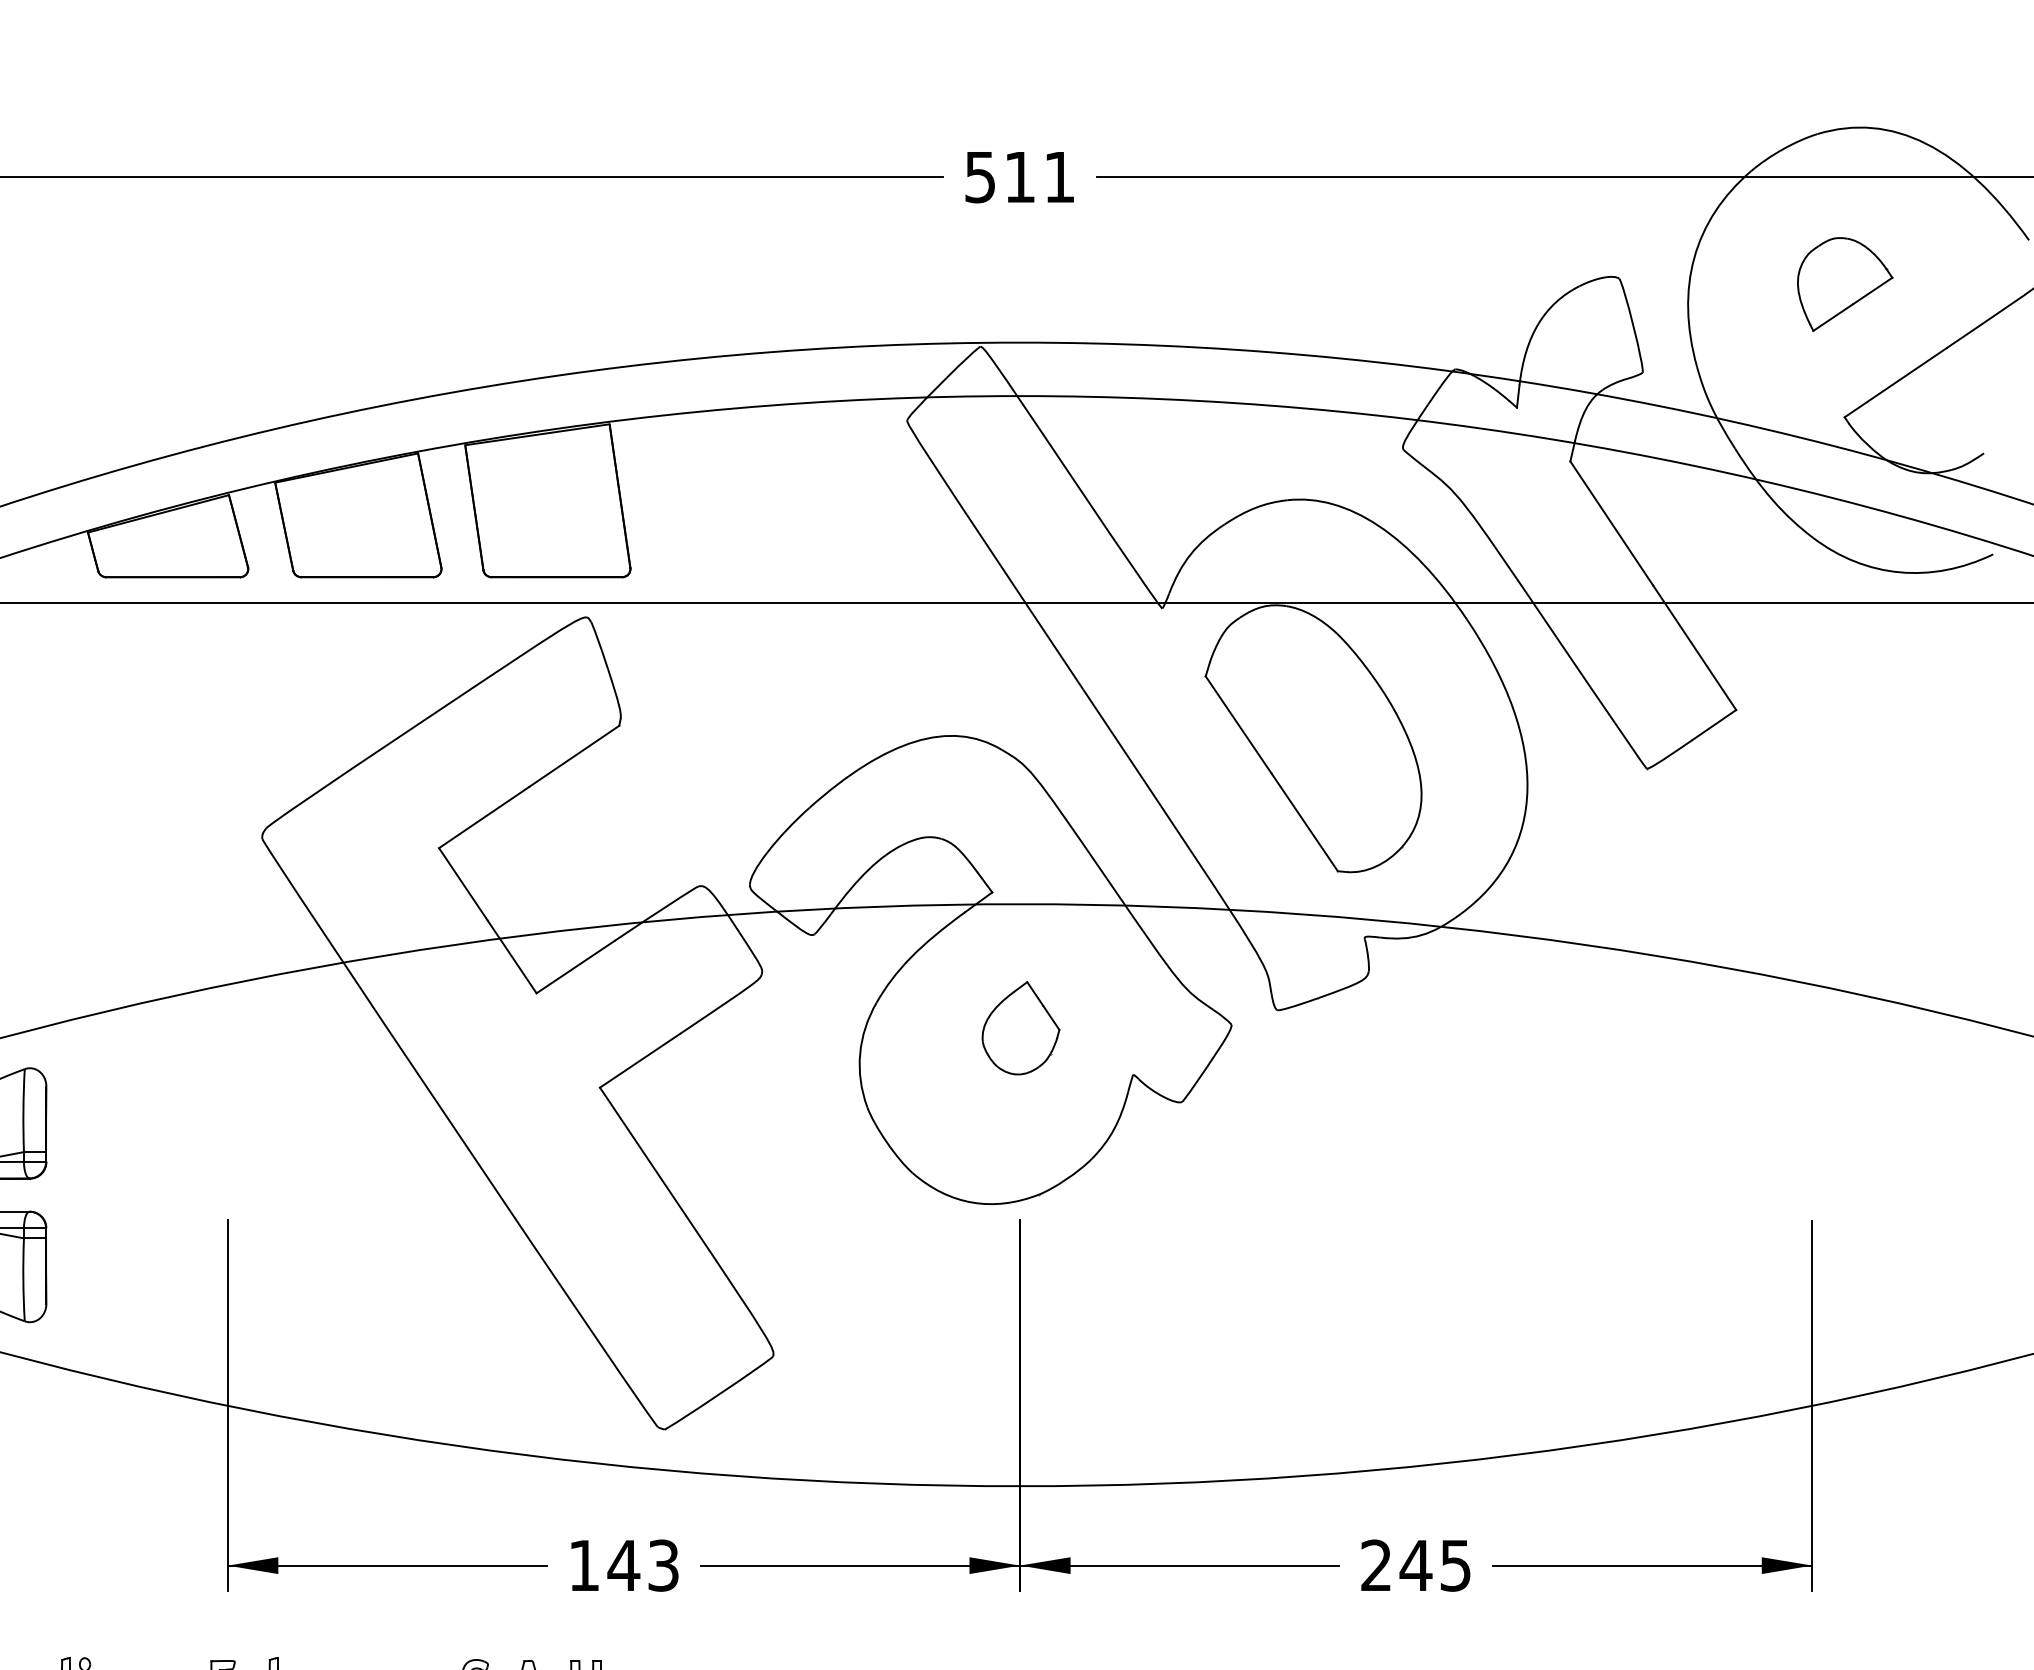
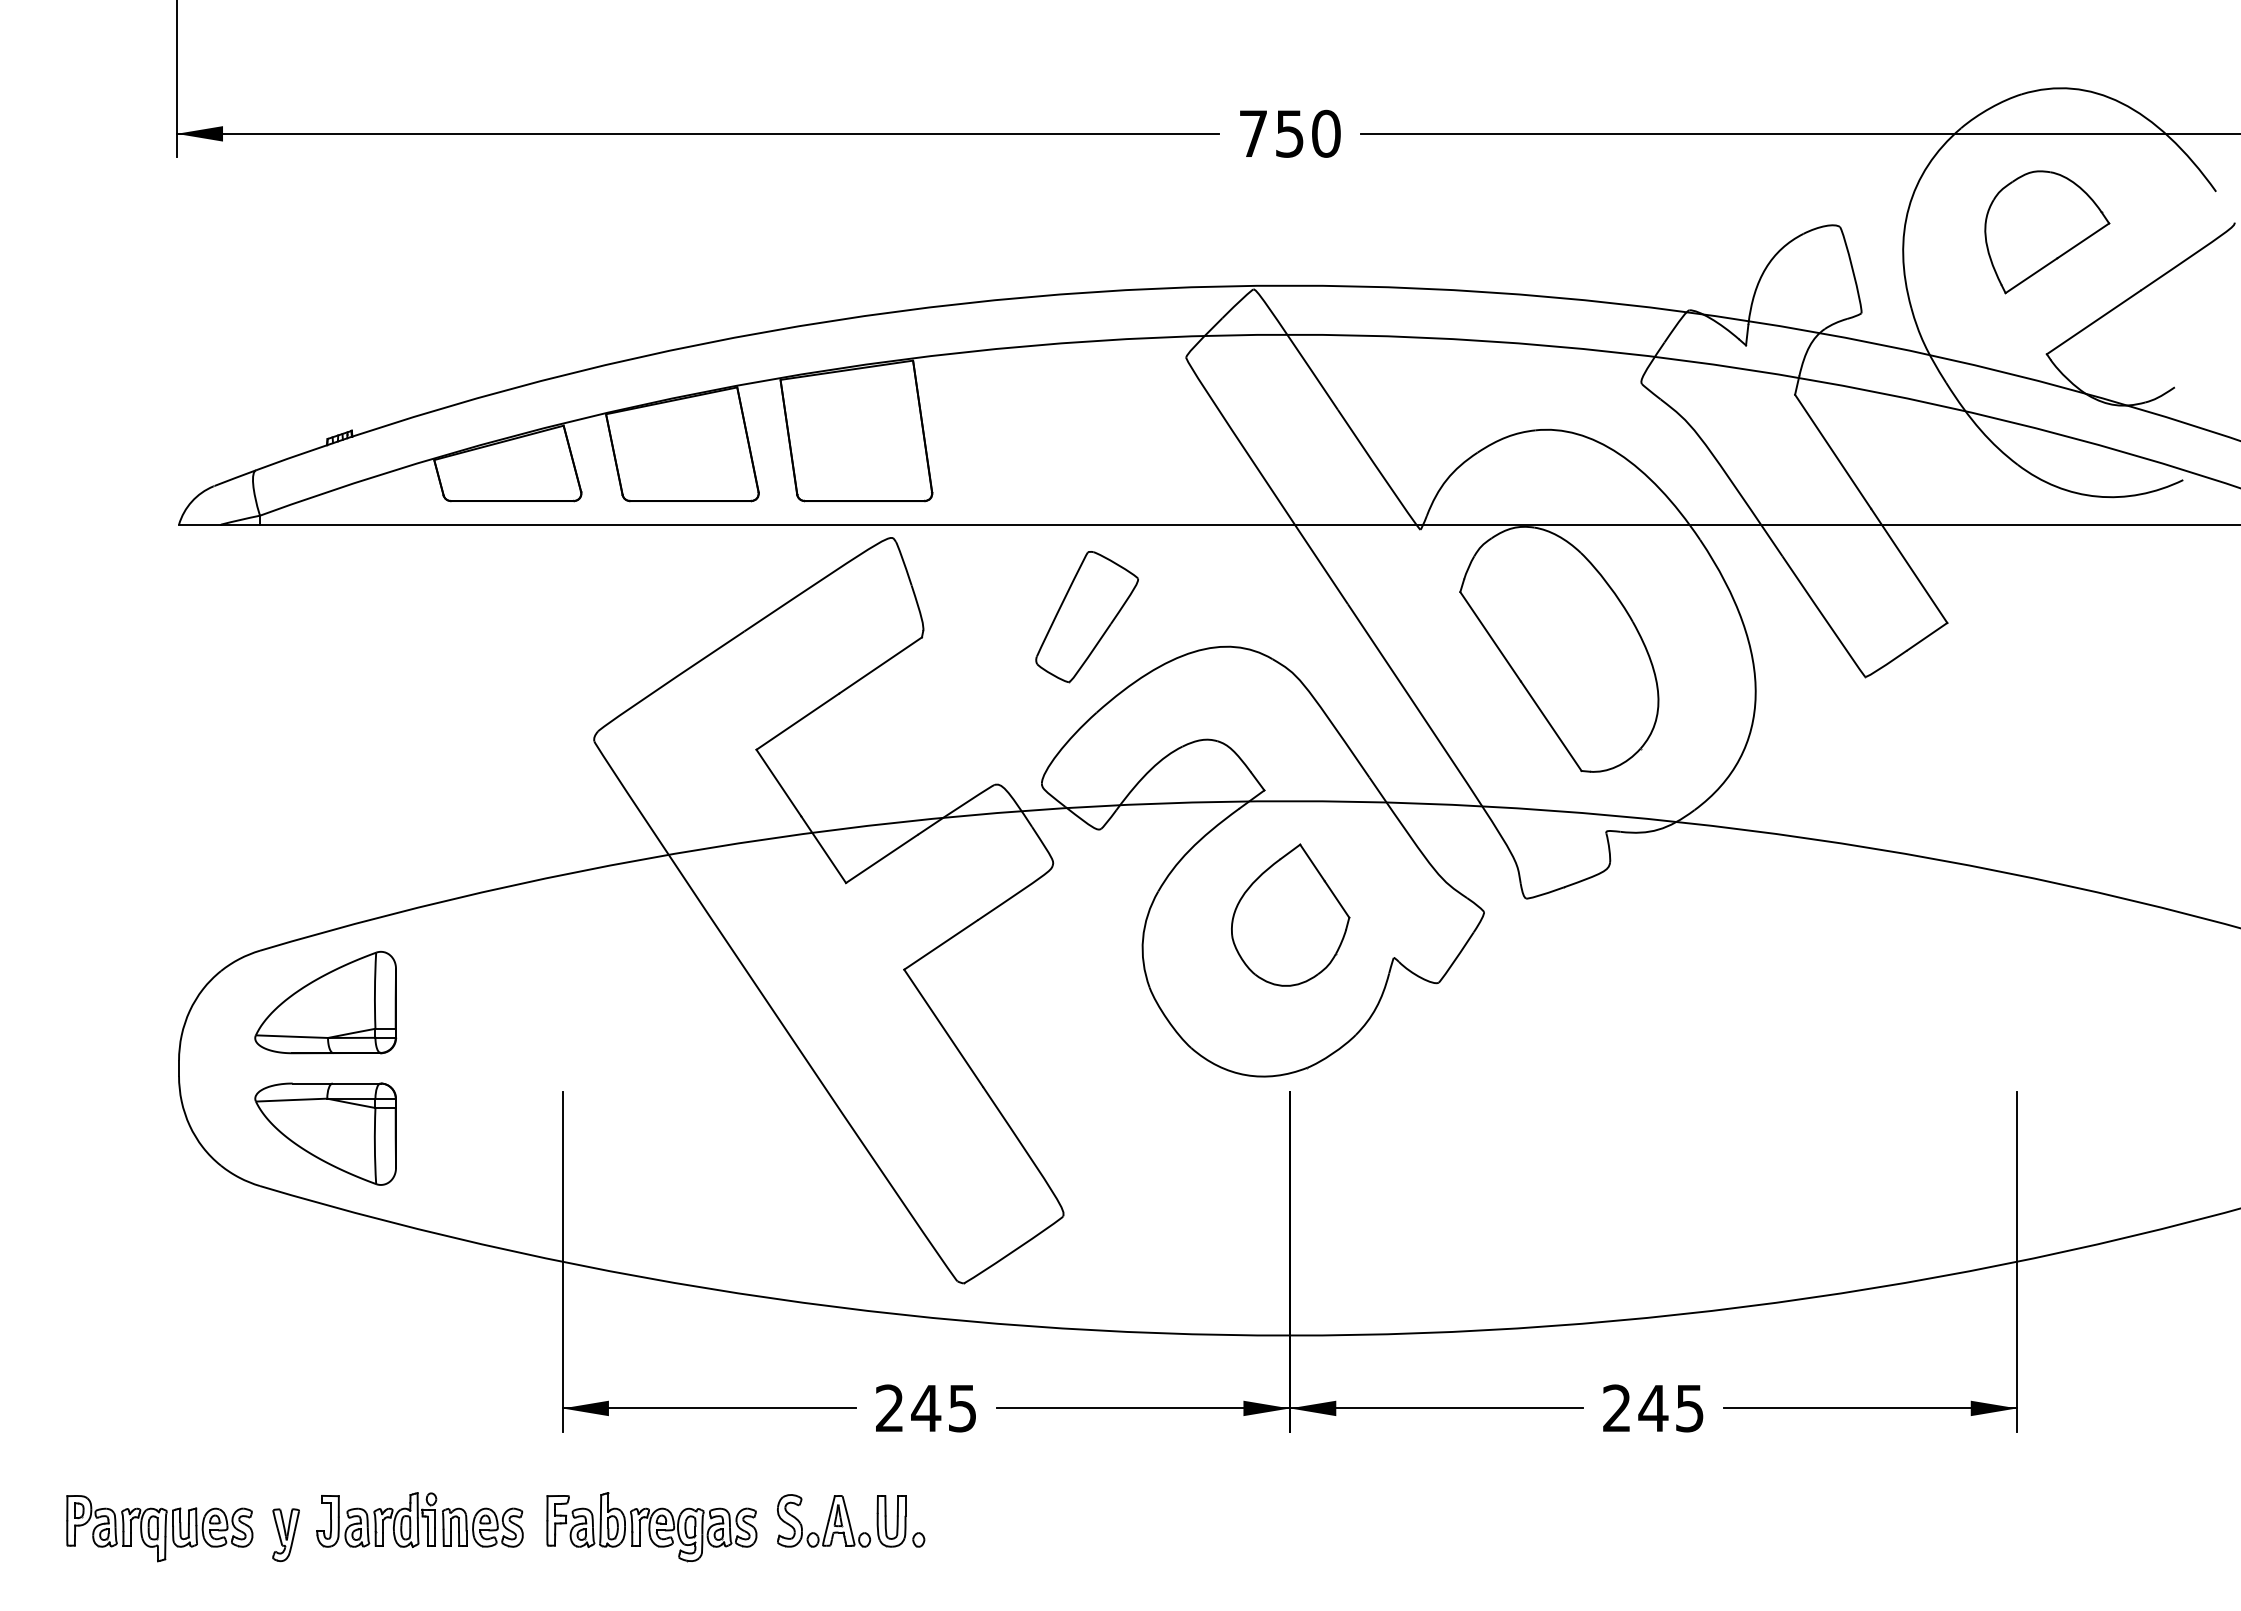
text: (1019, 176) -> (1289, 133), 511 -> 750
part: (1845, 284) -> (2047, 232), size x1.43
part: (798, 704) -> (1086, 617), added
part: (1020, 1027) -> (1290, 914), size x1.67
text: (624, 1564) -> (926, 1407), 143 -> 245

